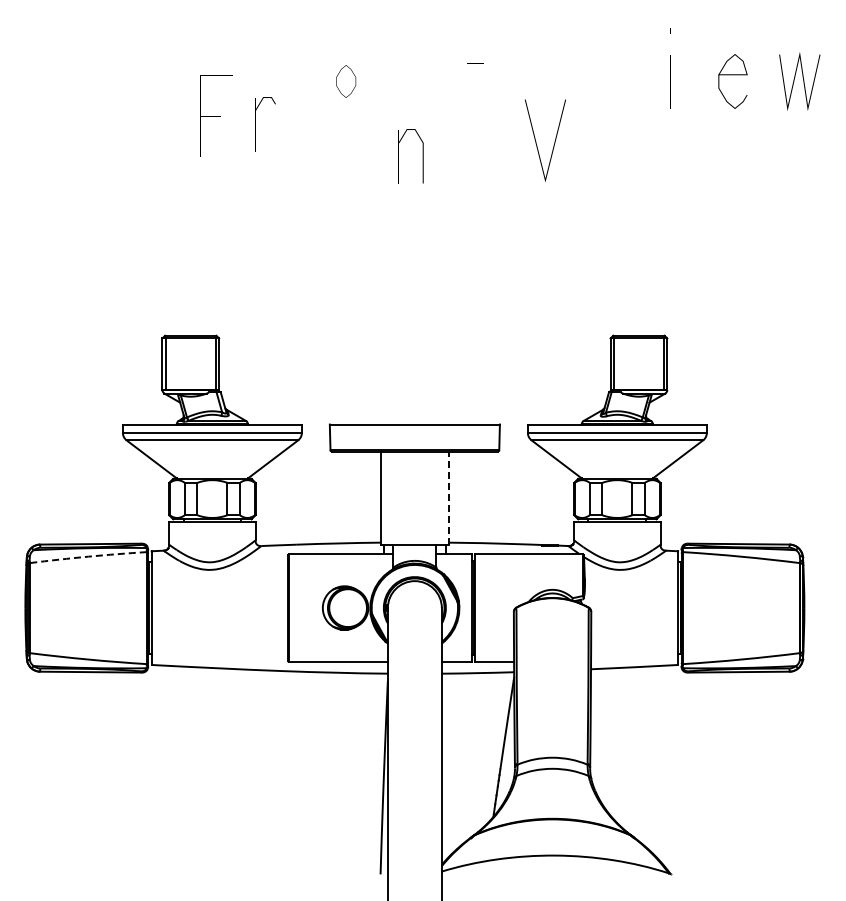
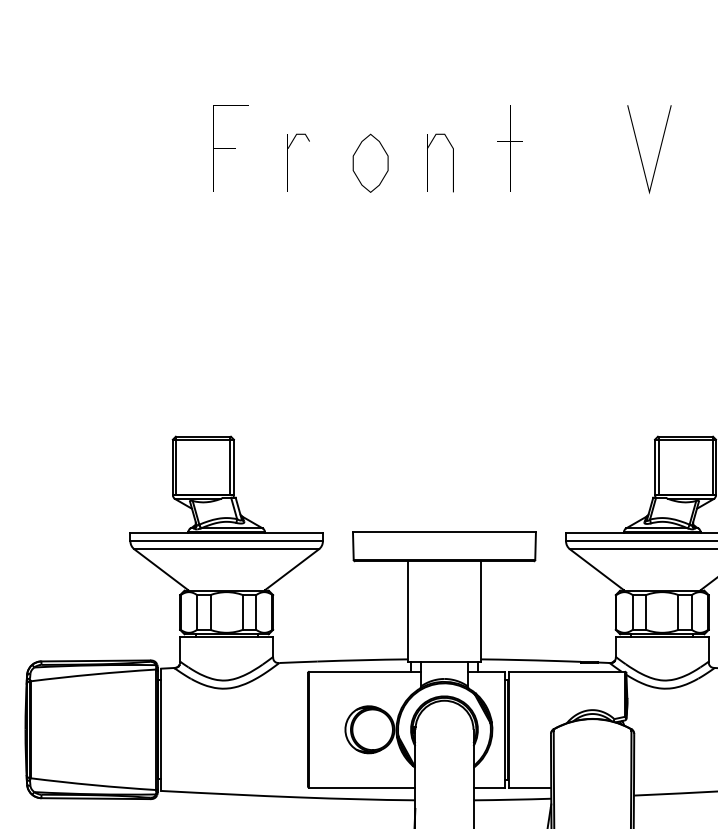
part: (475, 68) -> (509, 149), size x1.43
part: (345, 81) -> (369, 163), size x1.67
part: (216, 115) -> (231, 148), moved
part: (255, 124) -> (288, 163), moved
line: (536, 141) -> (639, 150), moved
part: (398, 156) -> (426, 163), moved
line: (448, 498) -> (480, 611), dashed -> solid
arc: (88, 556) -> (93, 674), dashed -> solid

